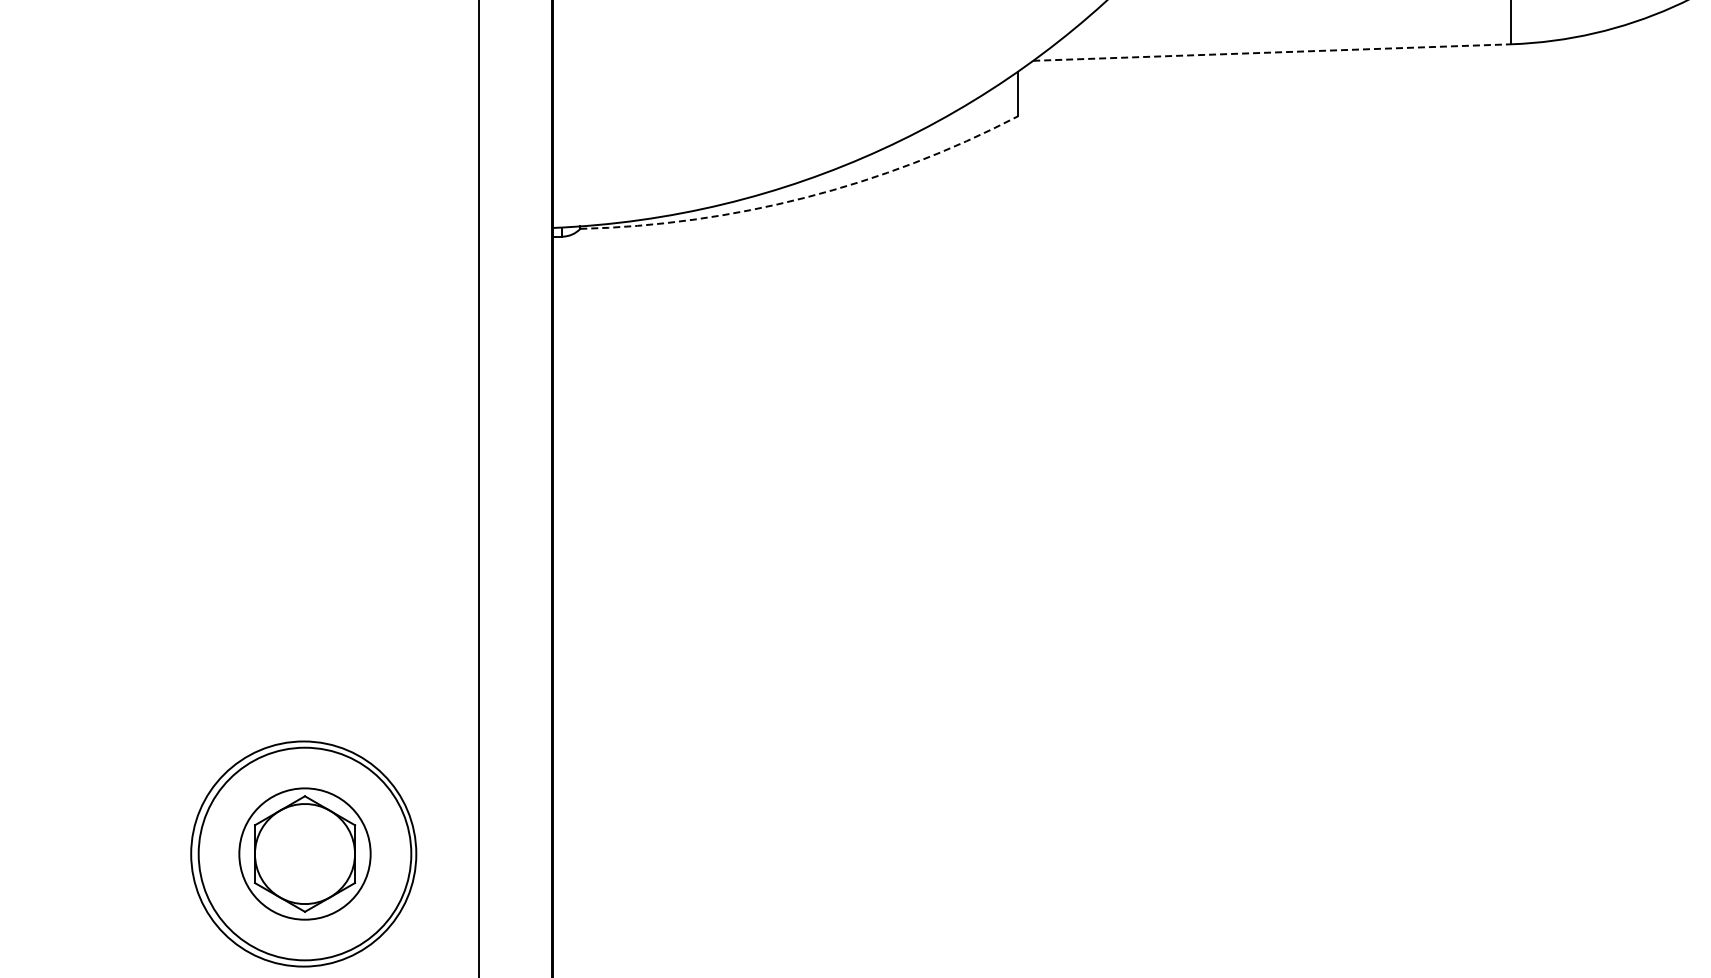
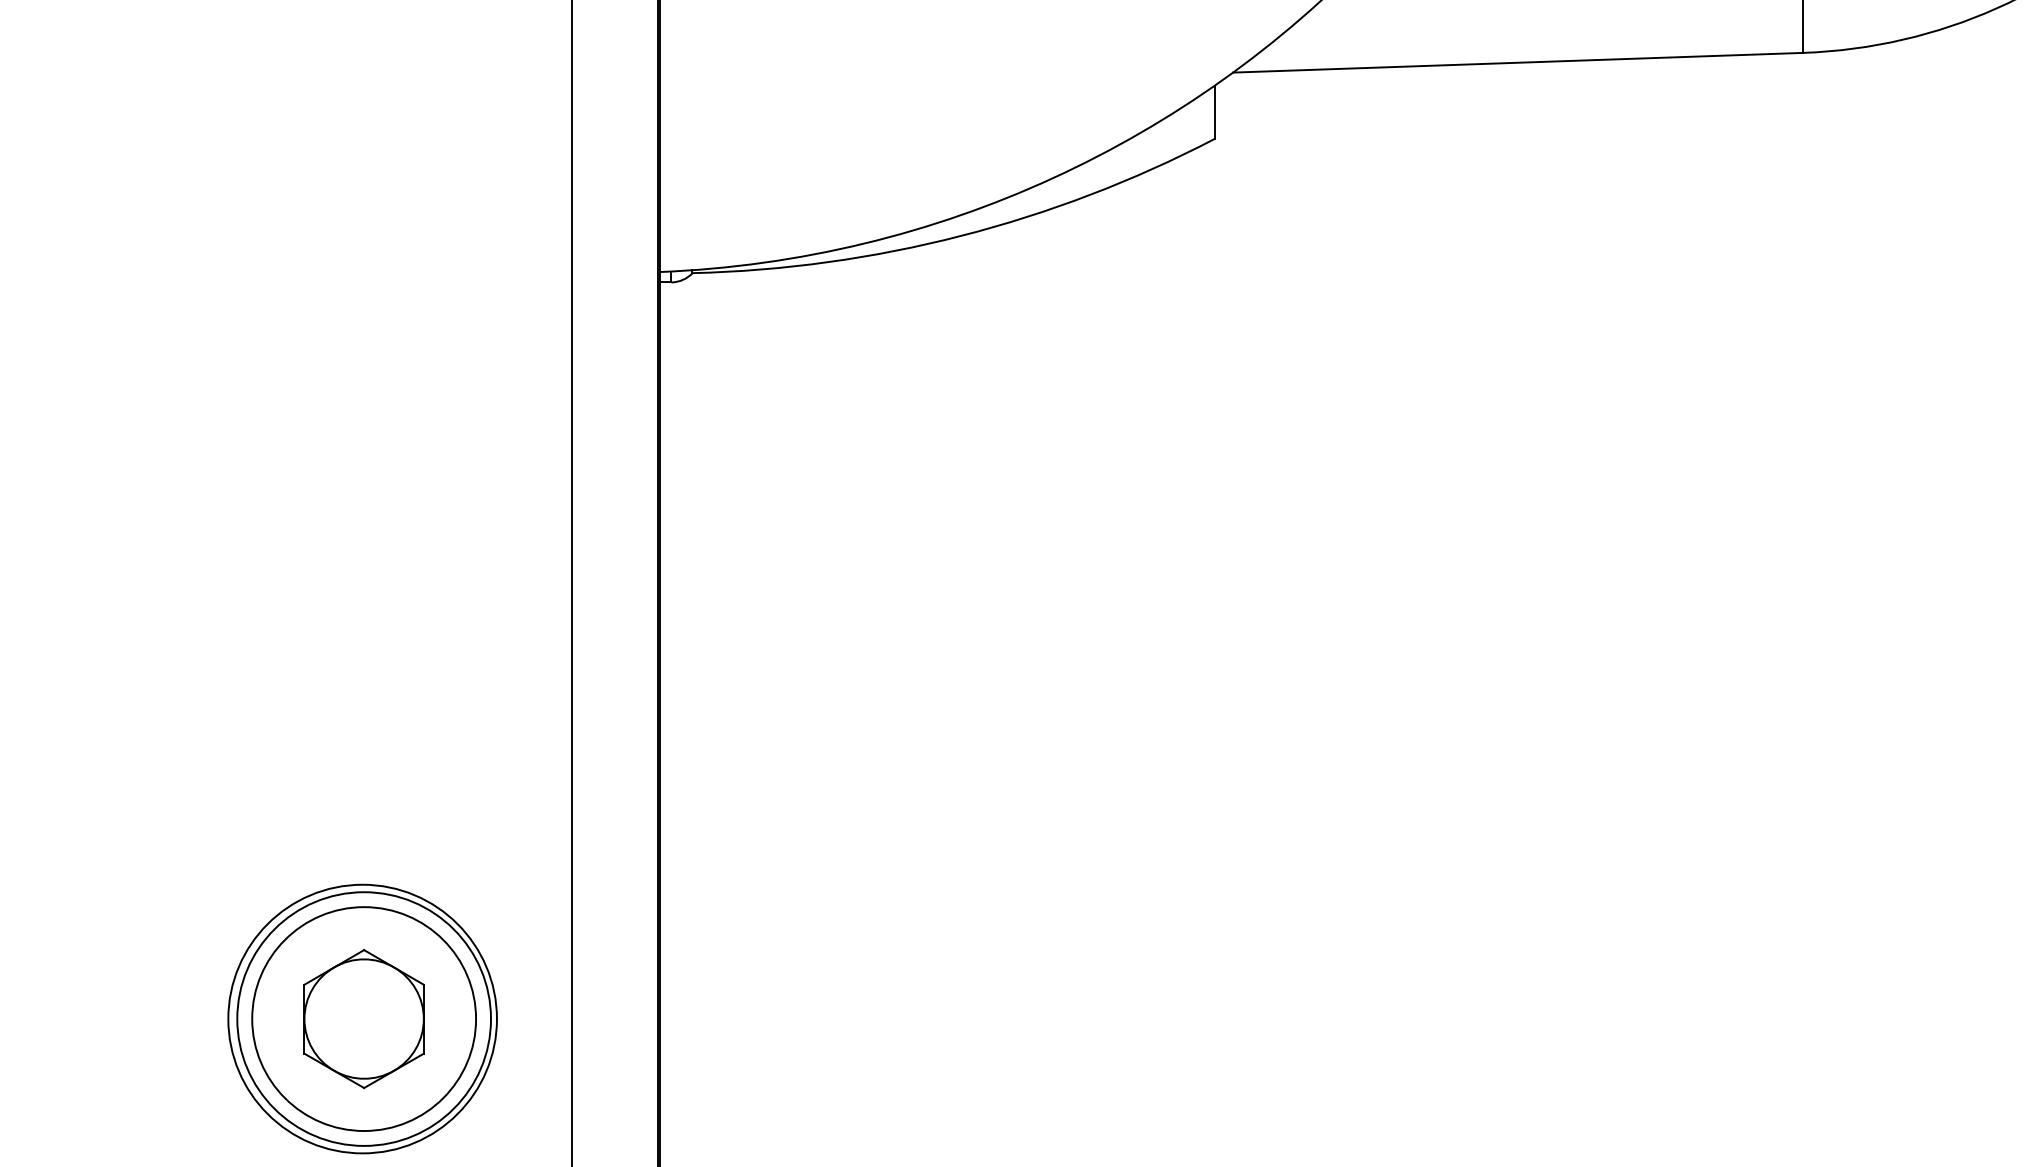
line: (1272, 52) -> (1518, 62), dashed -> solid
arc: (805, 197) -> (961, 235), dashed -> solid
circle: (304, 853) -> (363, 1018), size x1.43

